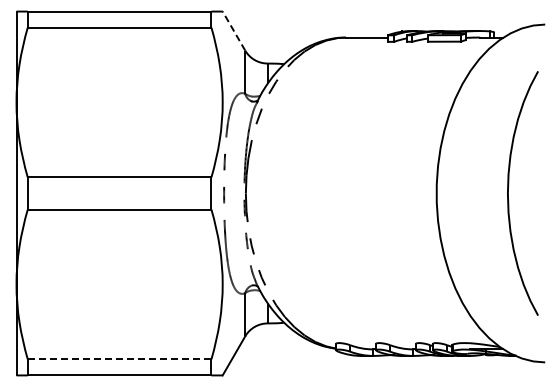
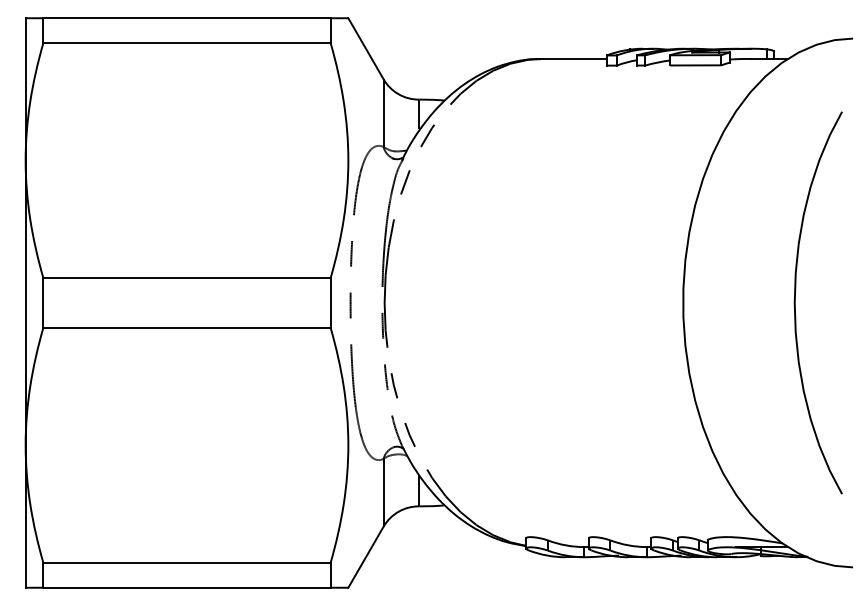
line: (233, 31) -> (365, 49), dashed -> solid
line: (119, 359) -> (186, 562), dashed -> solid

